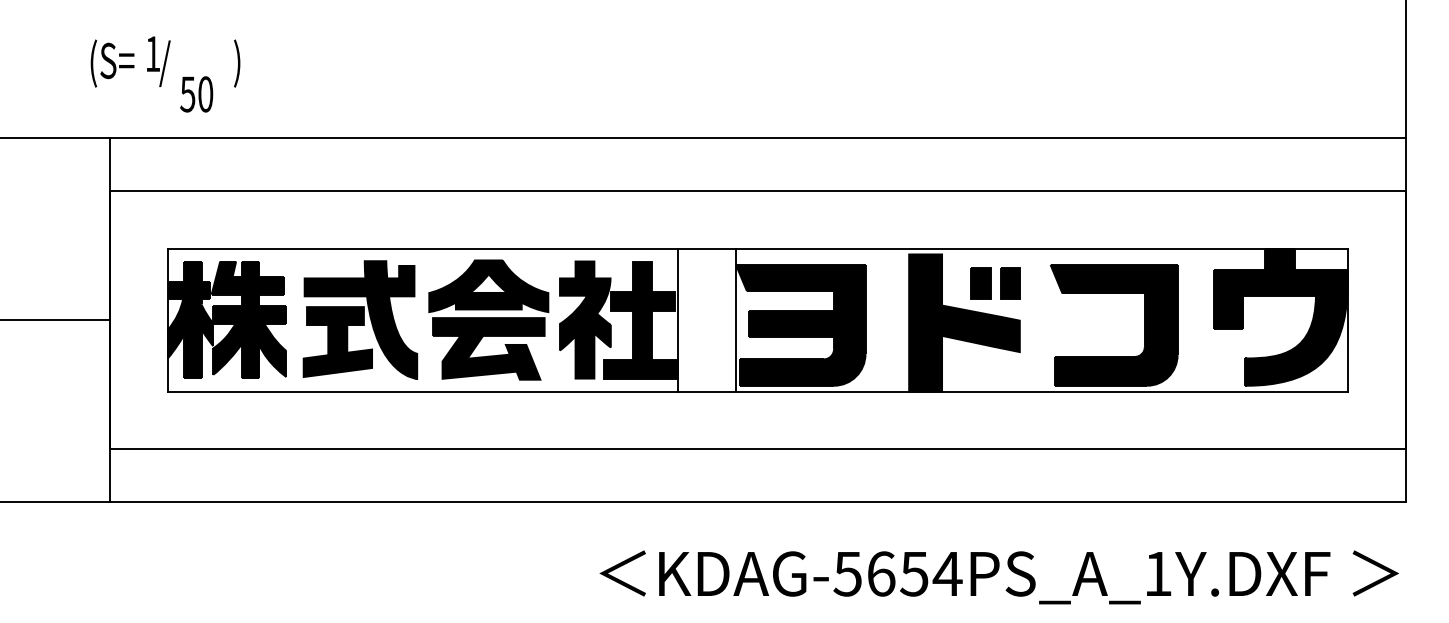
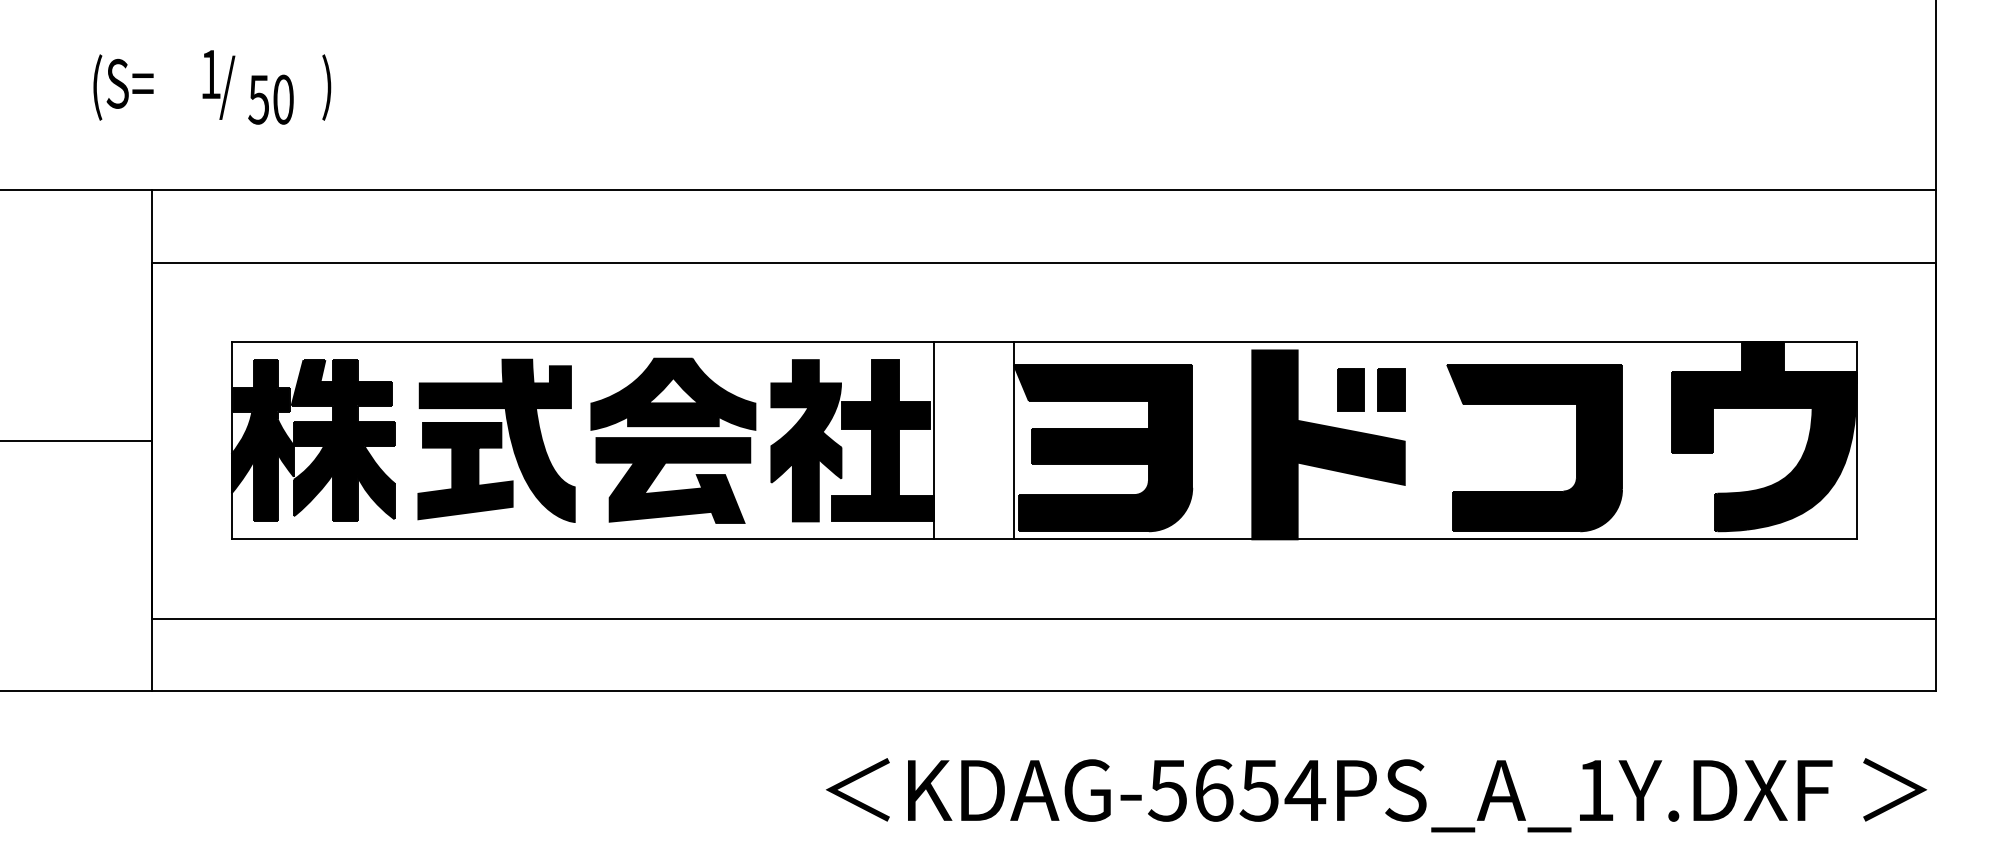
text: (112, 63) -> (123, 87), moved
text: (196, 94) -> (270, 99), moved

